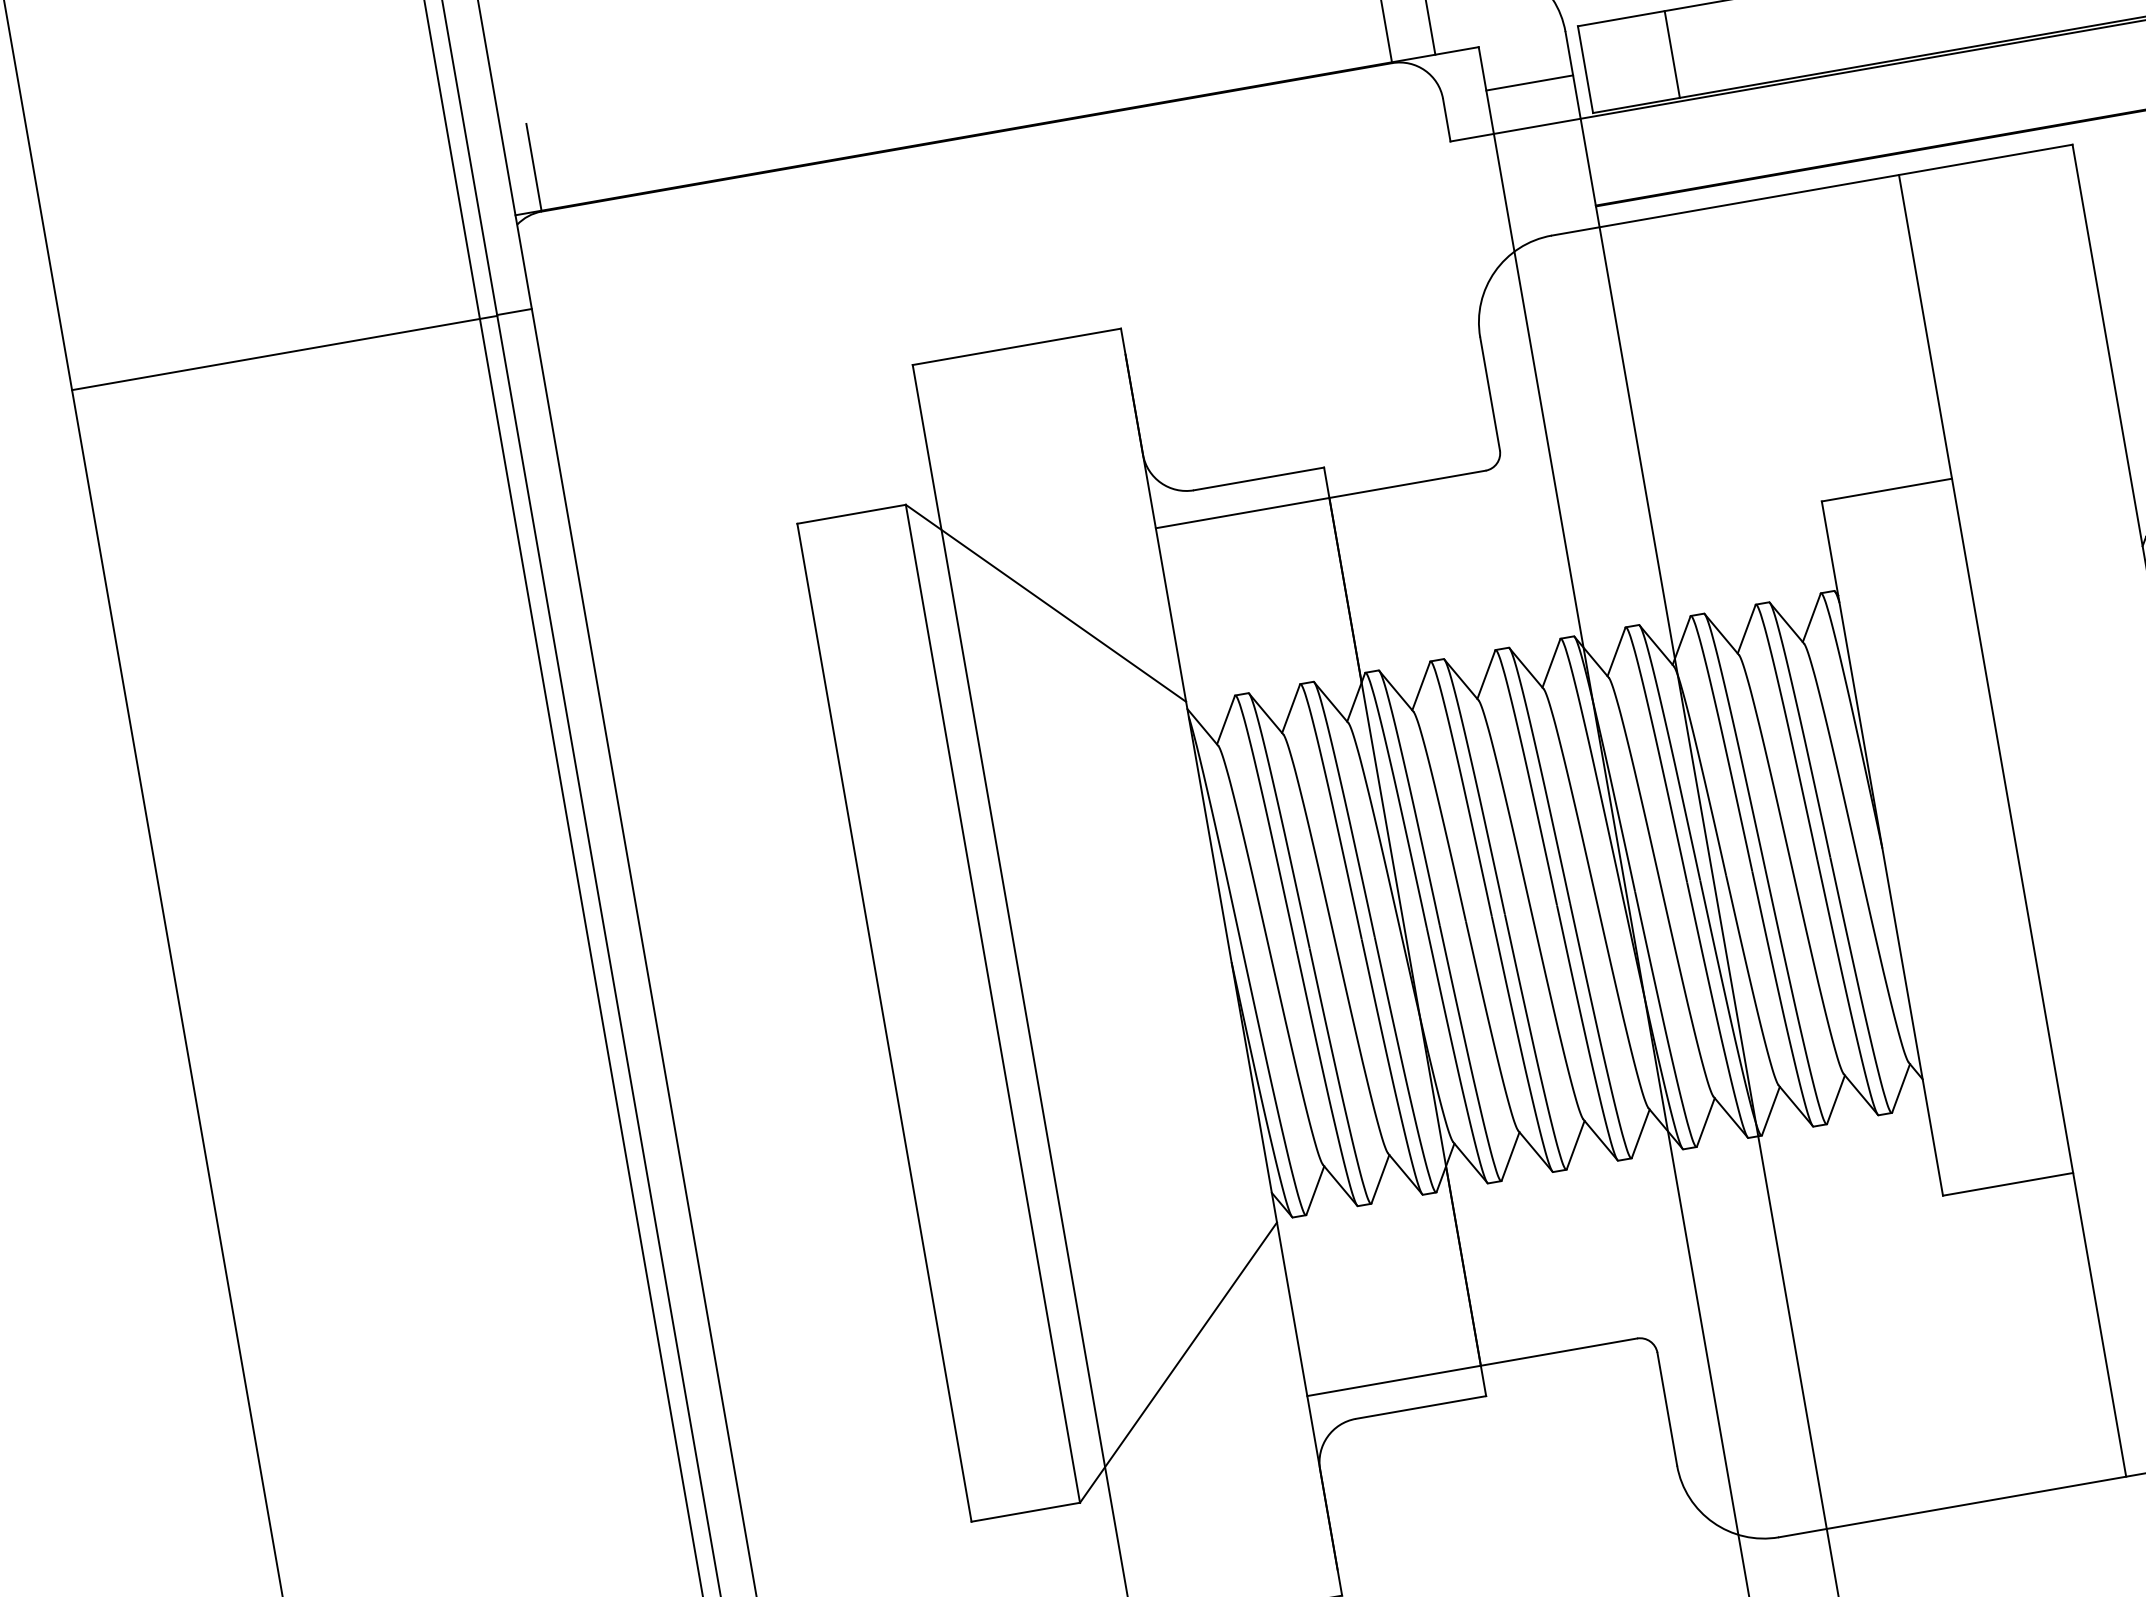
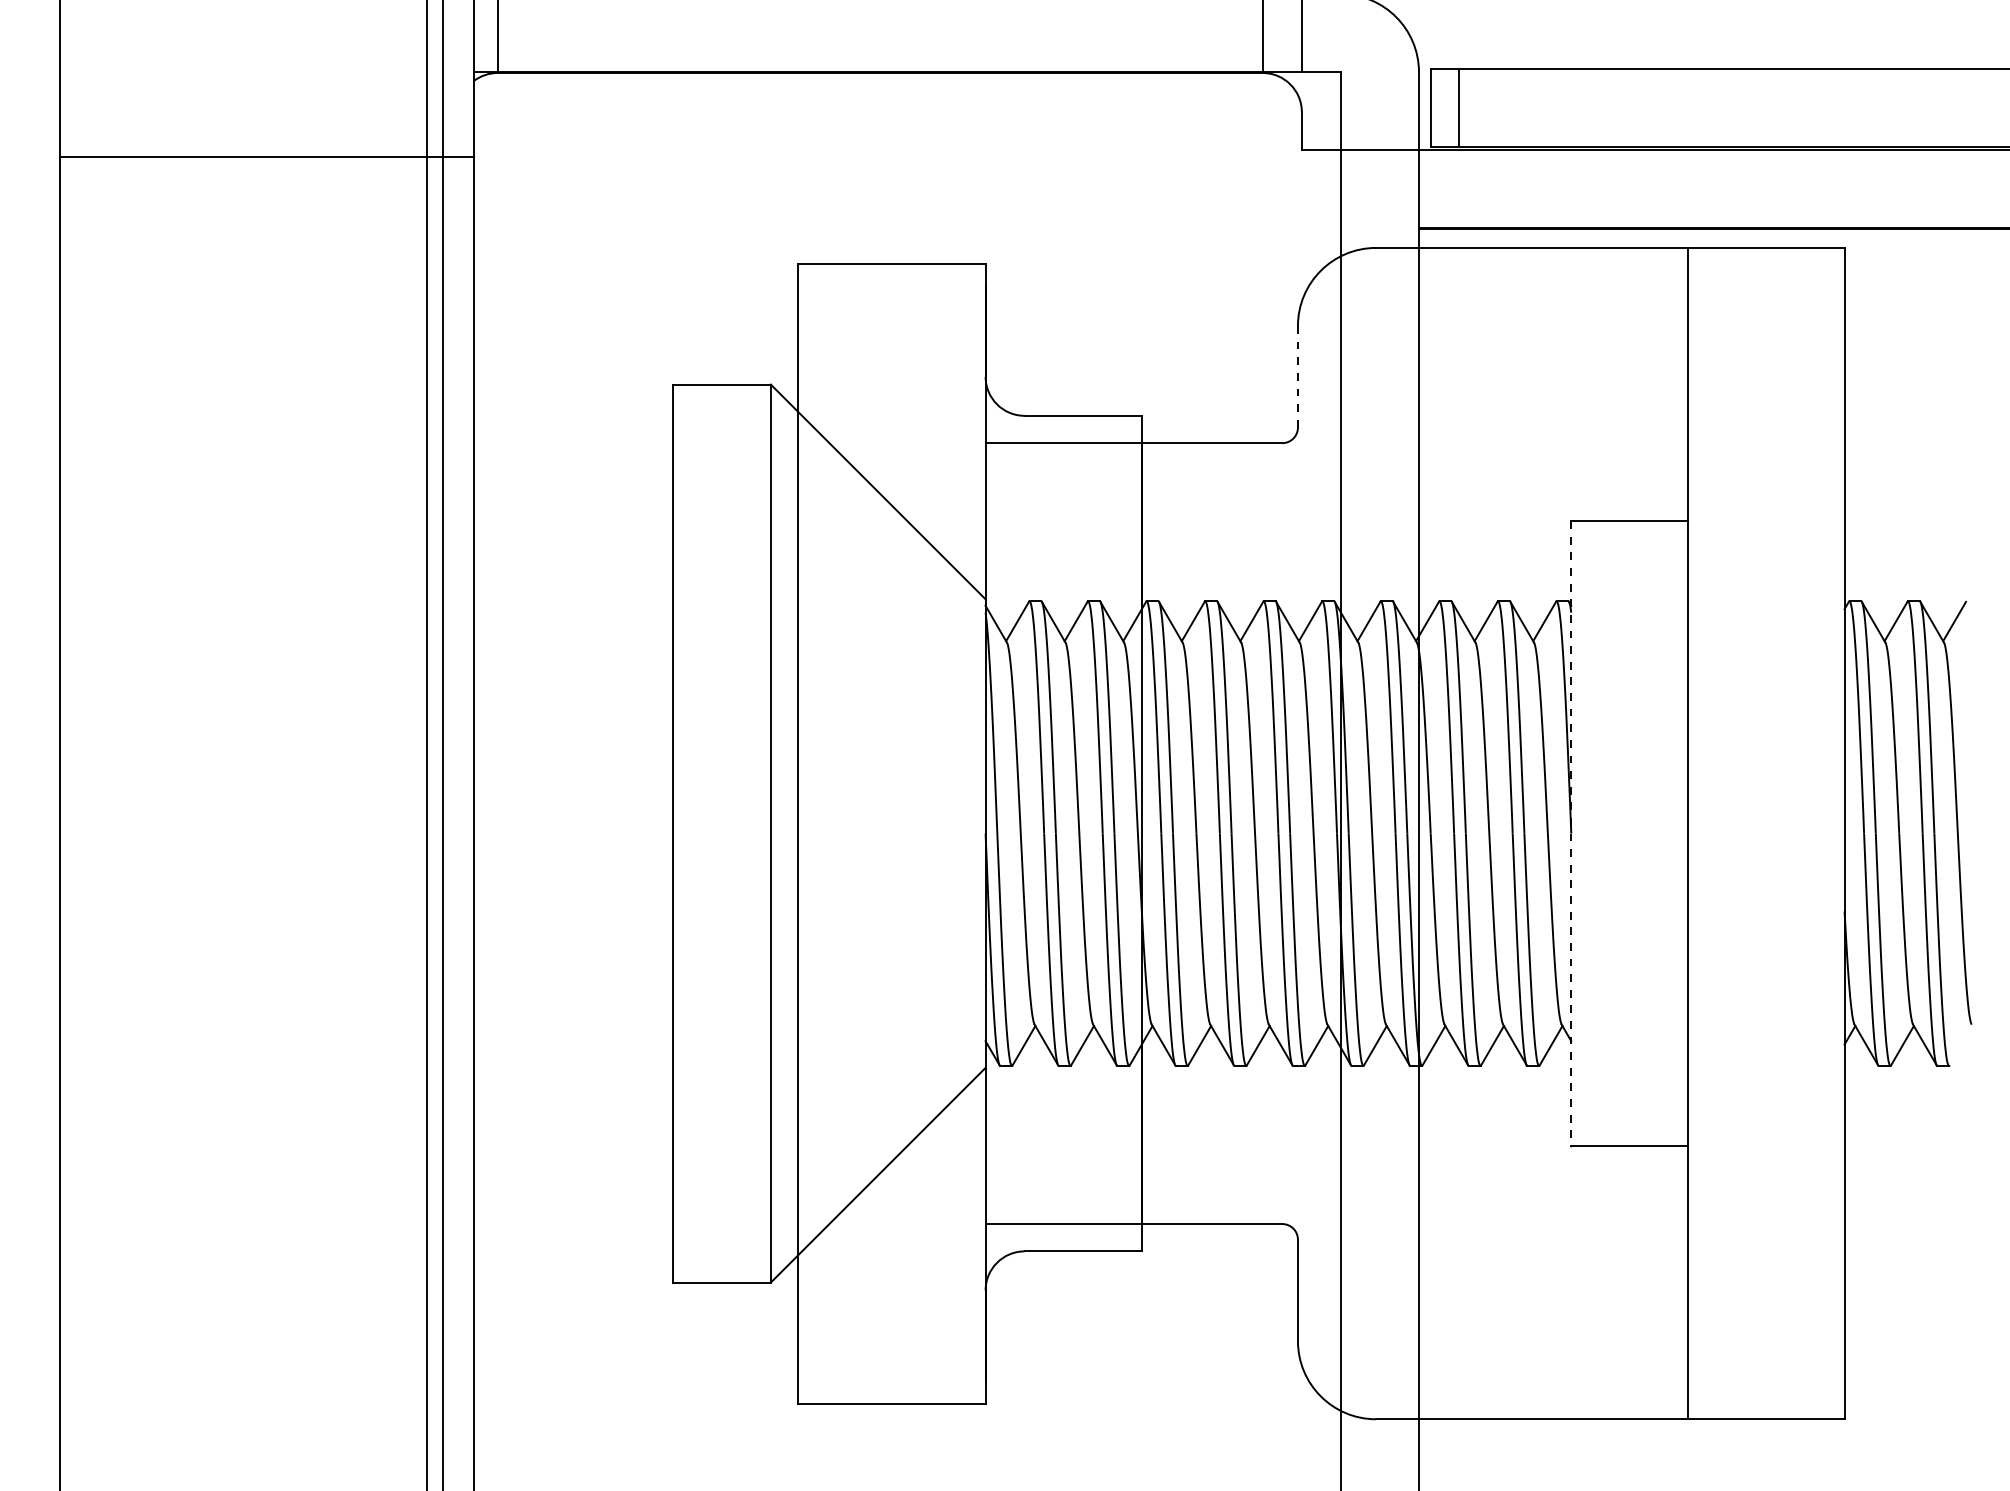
line: (1672, 54) -> (1458, 108), moved
line: (1529, 83) -> (1379, 111), removed
line: (1489, 393) -> (1297, 376), solid -> dashed
line: (1882, 849) -> (1571, 834), solid -> dashed

